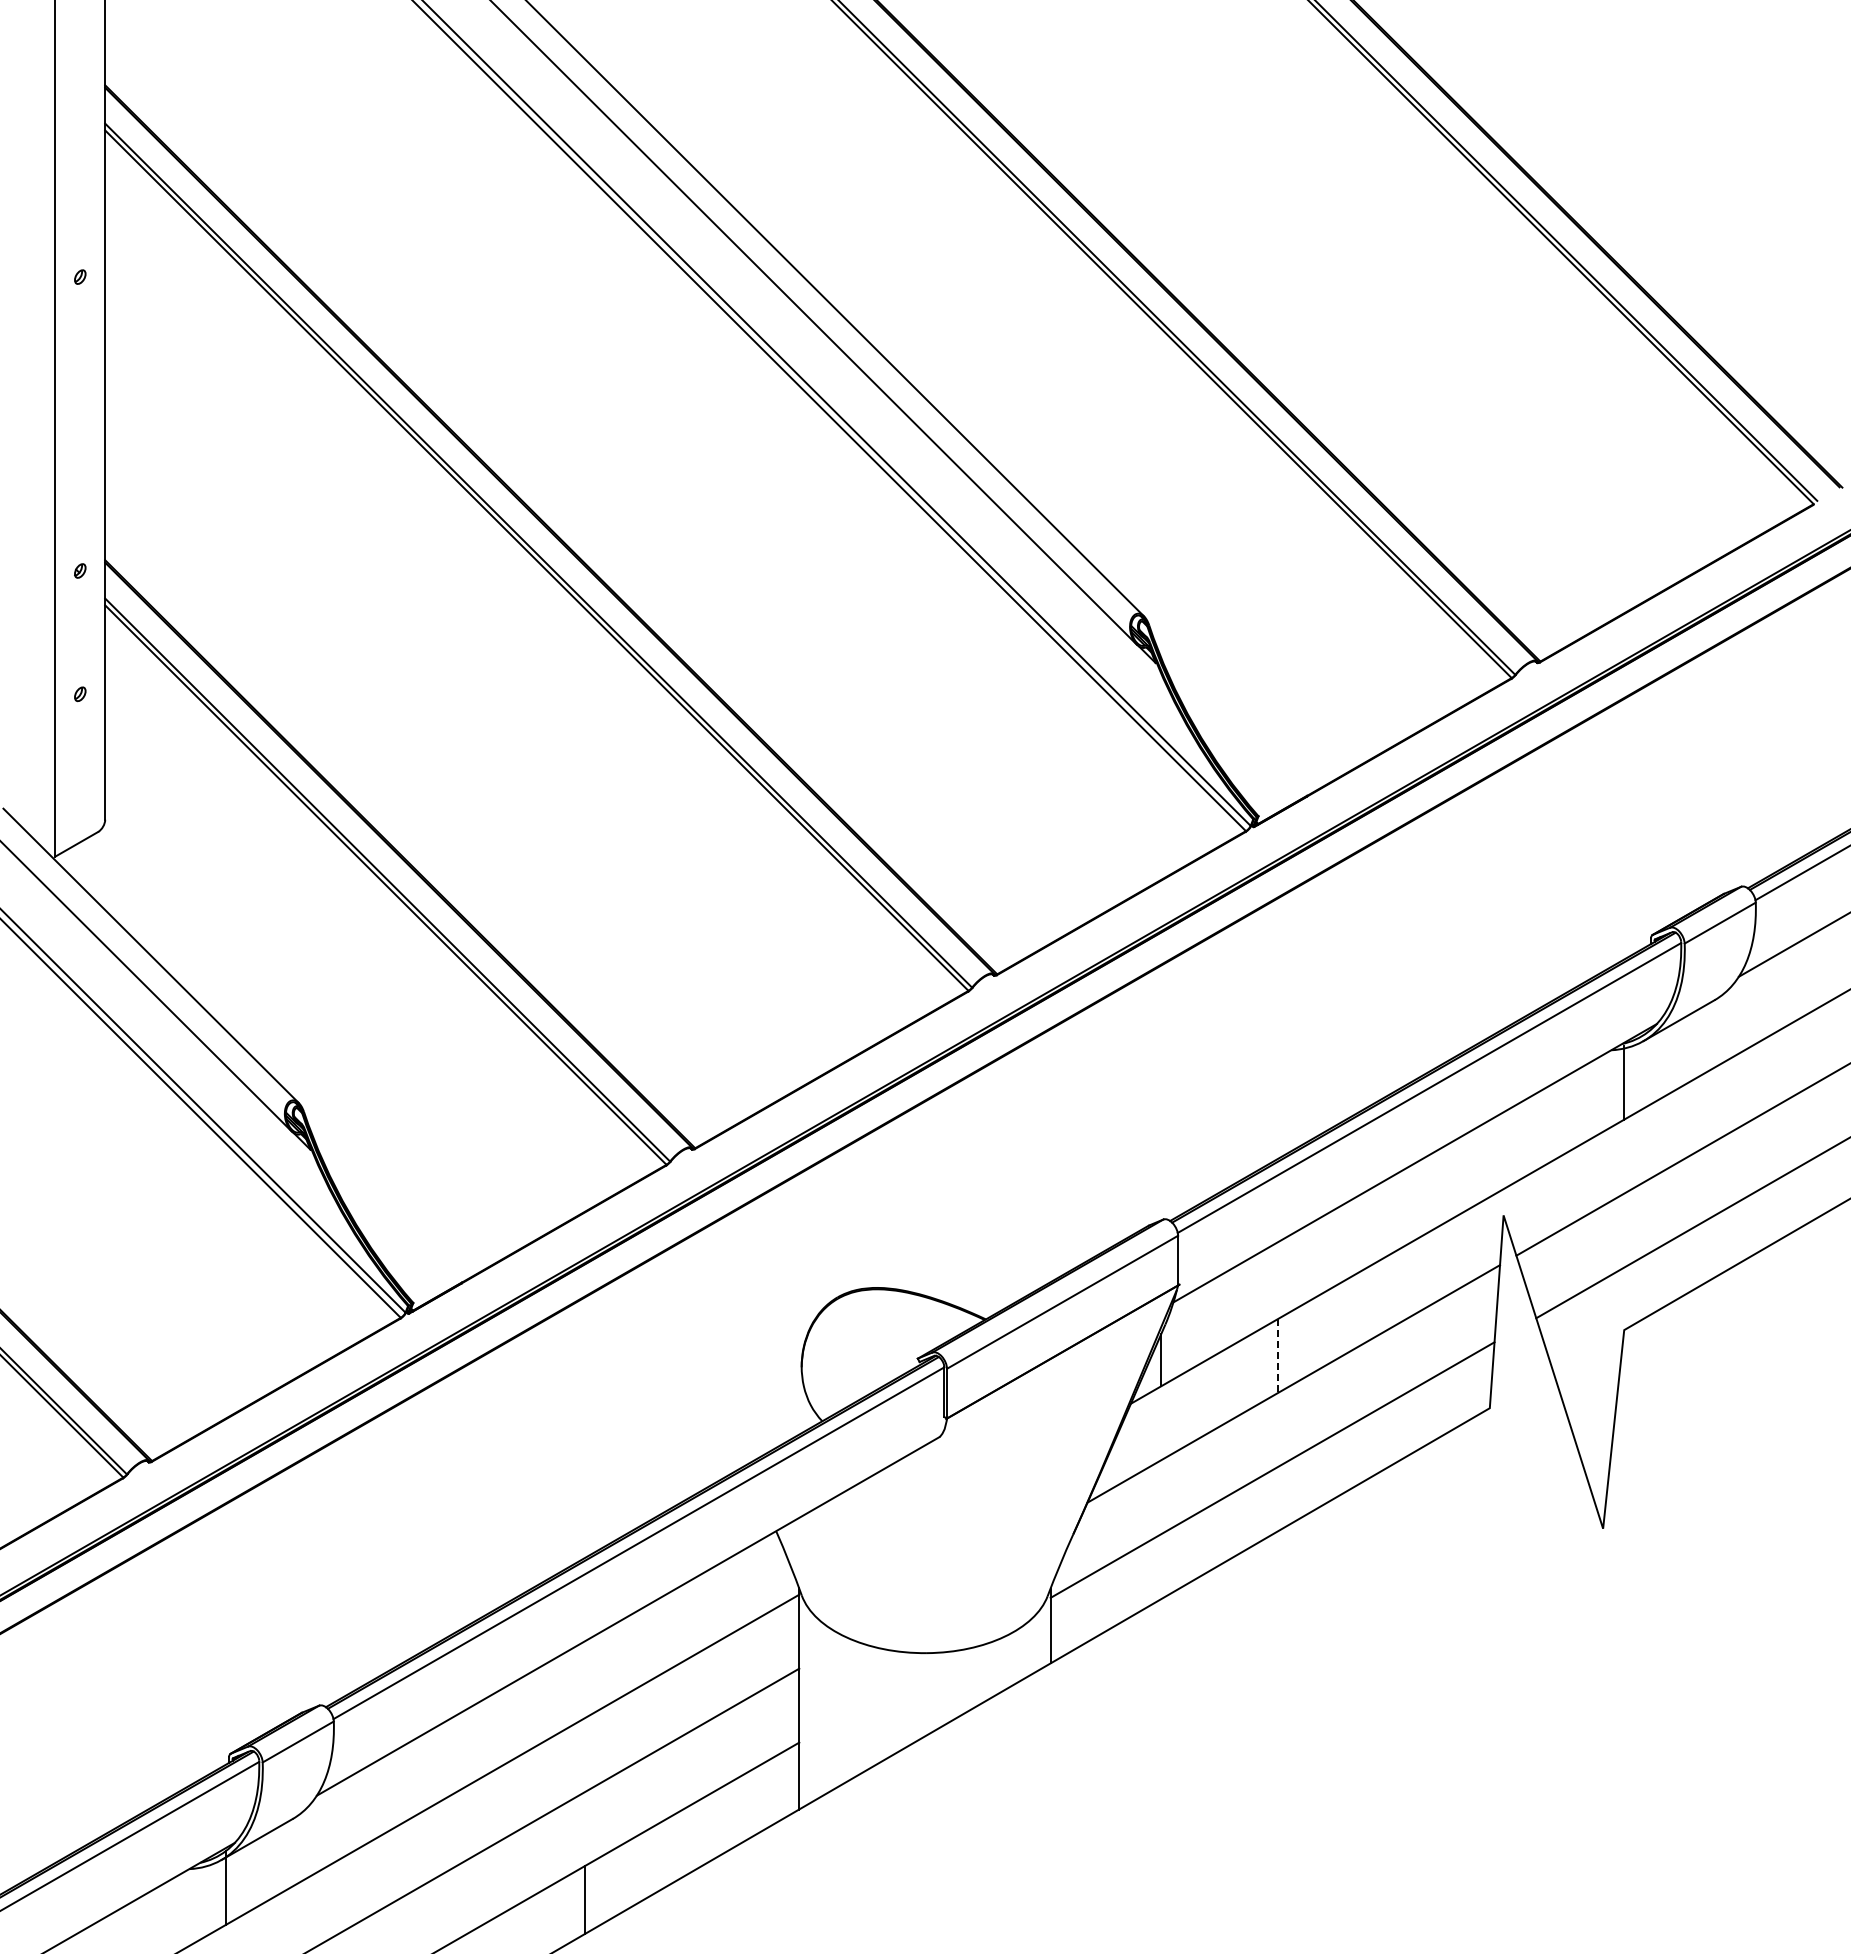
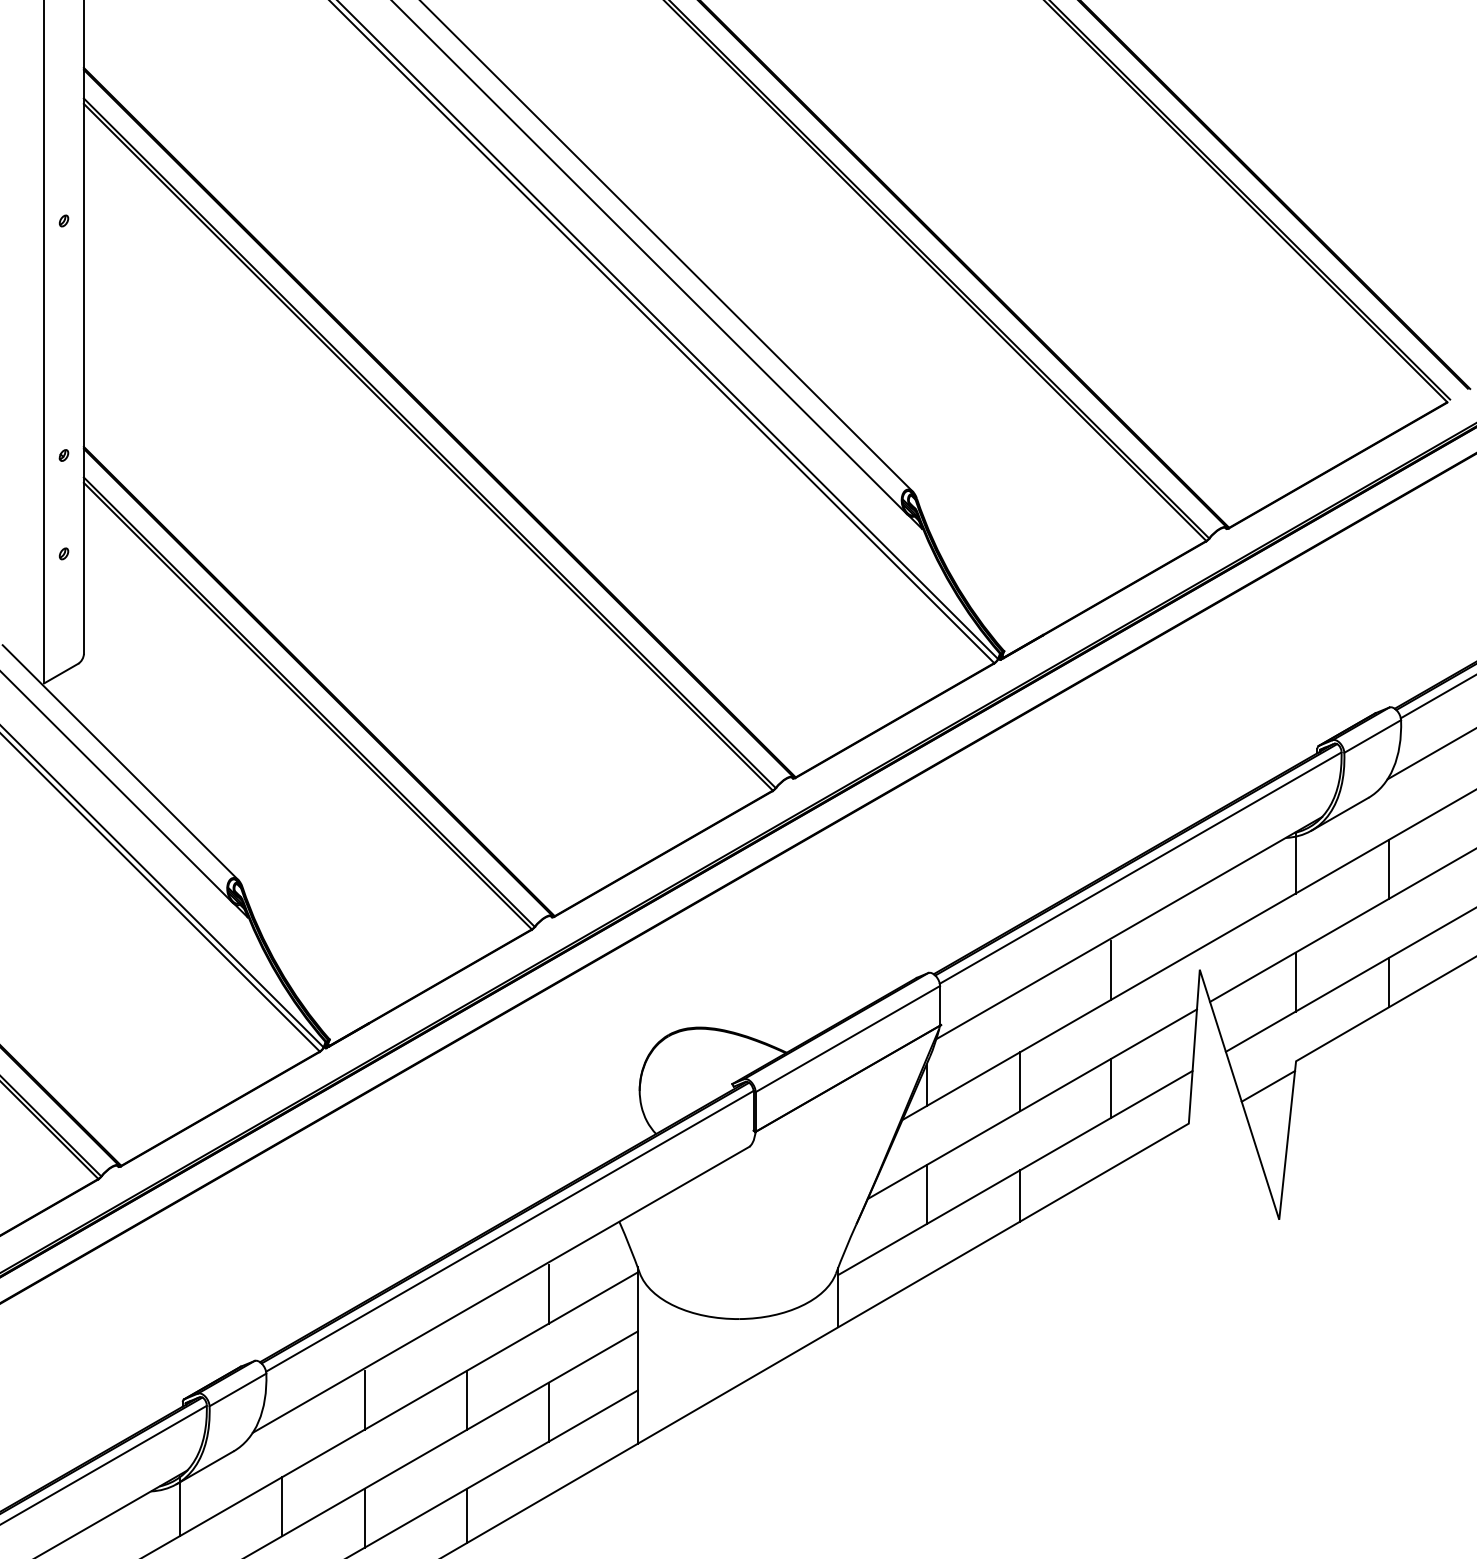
line: (1740, 1089) -> (1388, 869), added
line: (1392, 1216) -> (1111, 970), added
line: (1623, 1230) -> (1295, 981), added
line: (1740, 1231) -> (1388, 982), added
line: (1278, 1355) -> (1020, 1081), dashed -> solid
line: (1589, 1361) -> (1268, 1086), added
line: (1392, 1363) -> (1111, 1087), added
line: (1161, 1497) -> (926, 1194), added
line: (1278, 1498) -> (1020, 1195), added
line: (688, 1621) -> (549, 1293), added
line: (456, 1754) -> (364, 1399), added
line: (584, 1755) -> (466, 1400), added
line: (688, 1769) -> (549, 1411), added
line: (353, 1888) -> (282, 1506), added
line: (456, 1902) -> (364, 1518), added

